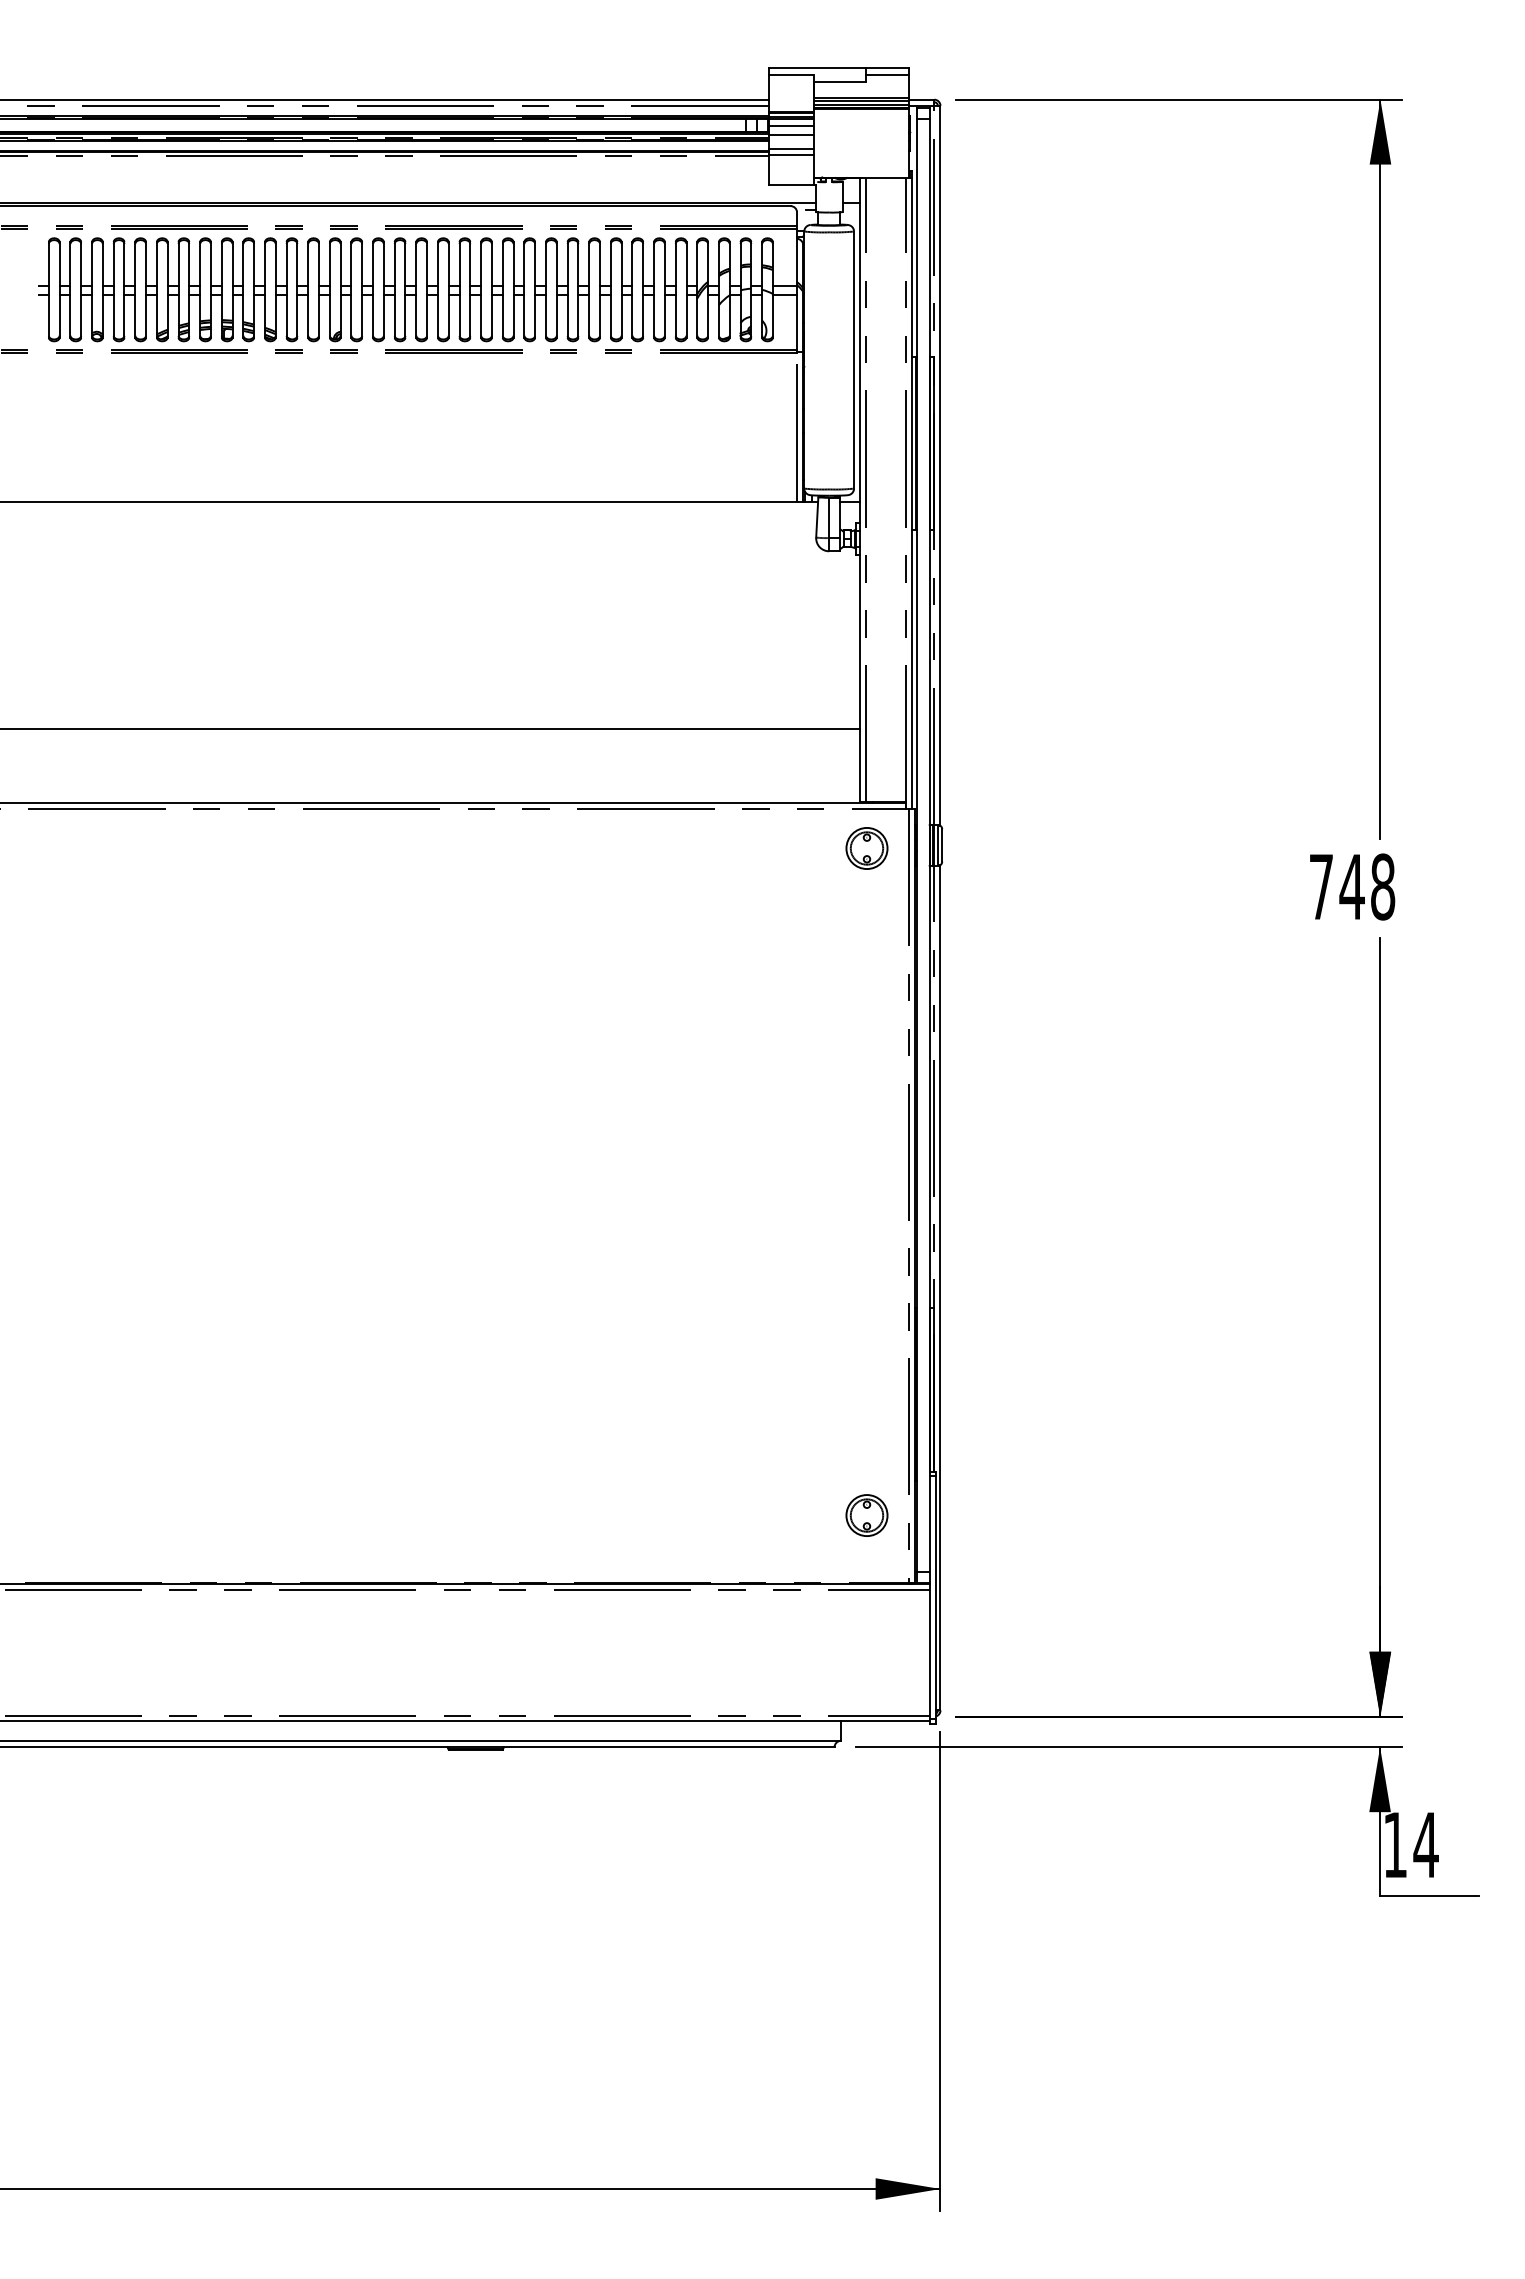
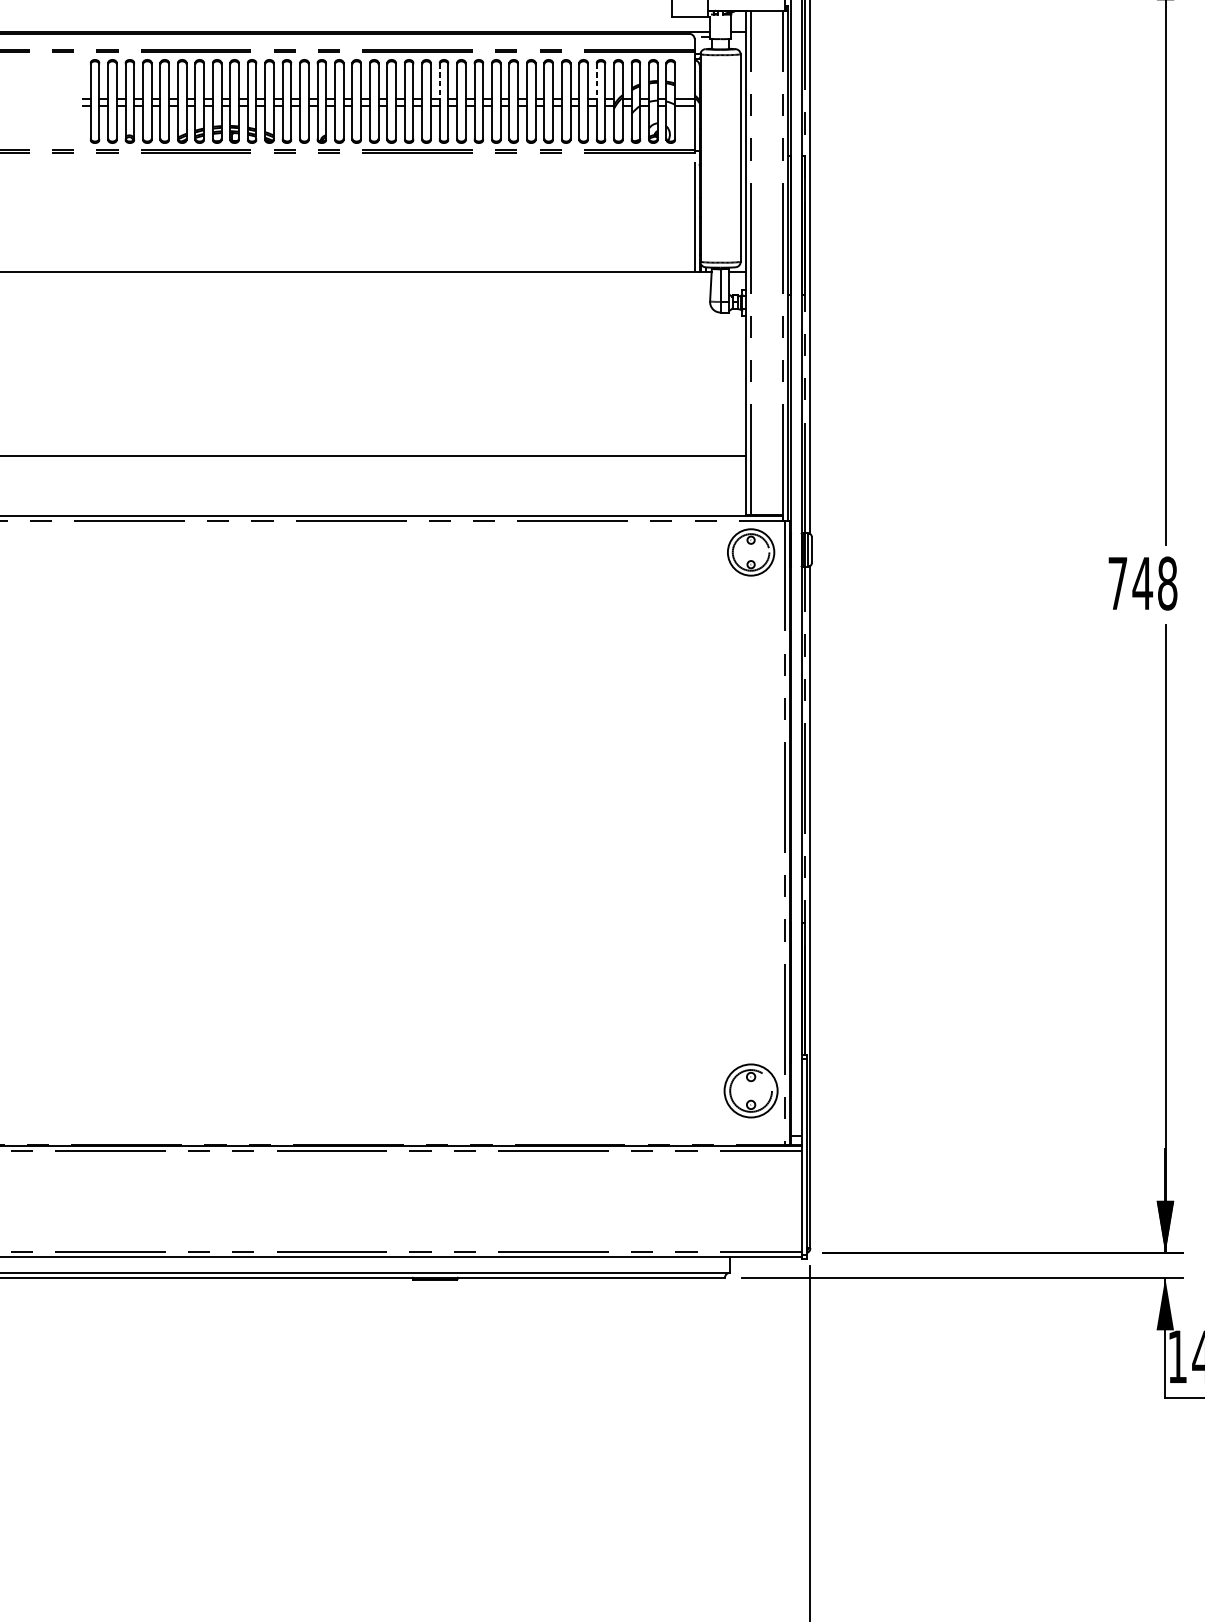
line: (481, 264) -> (439, 81), solid -> dashed
line: (675, 264) -> (596, 81), solid -> dashed
part: (866, 848) -> (750, 552), size x1.4
part: (866, 1515) -> (750, 1090), size x1.6

